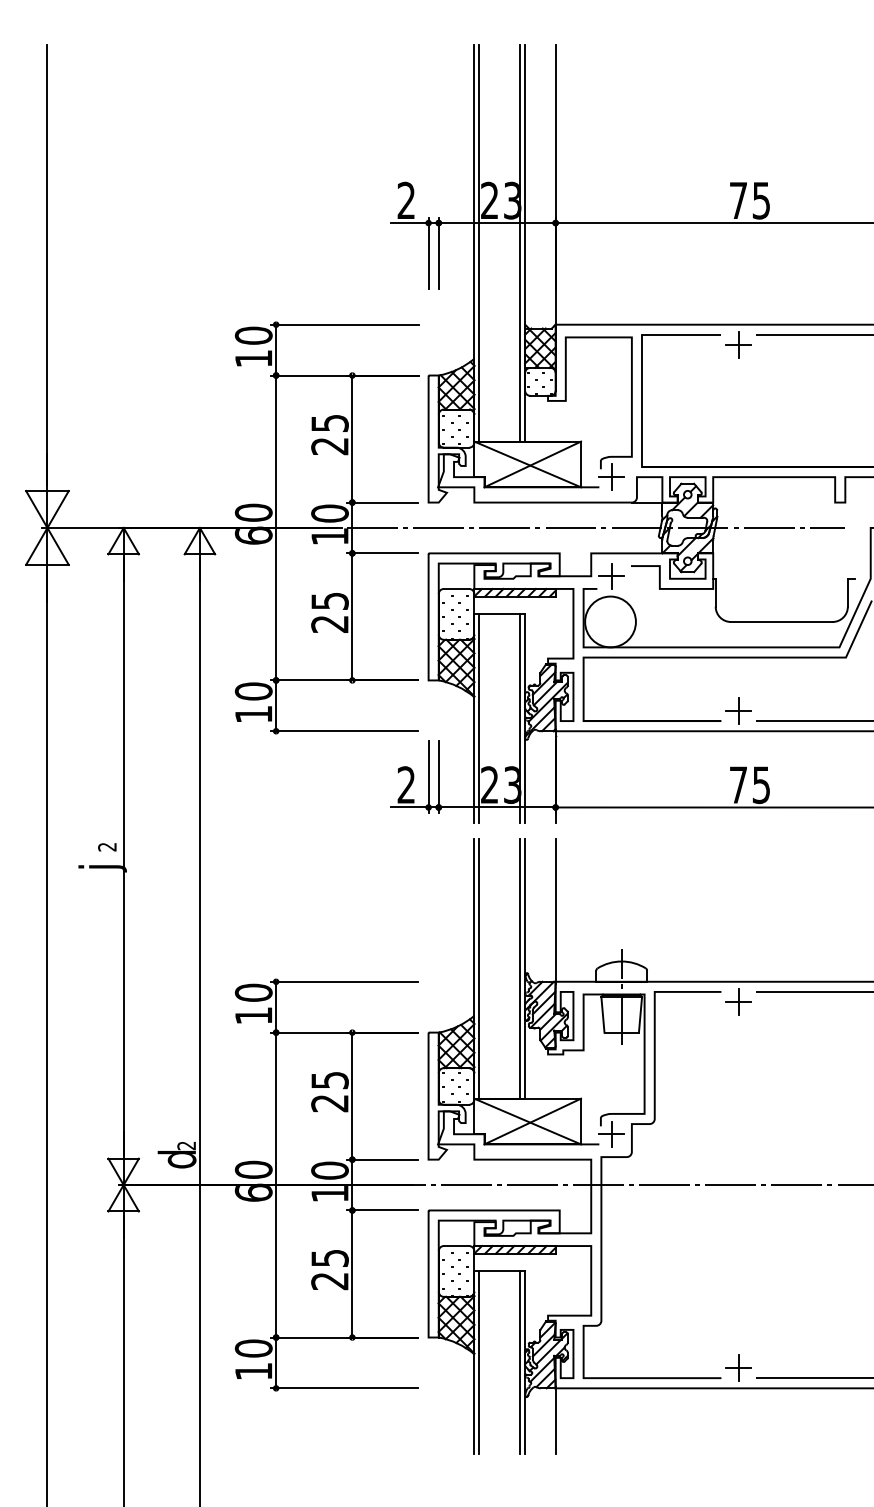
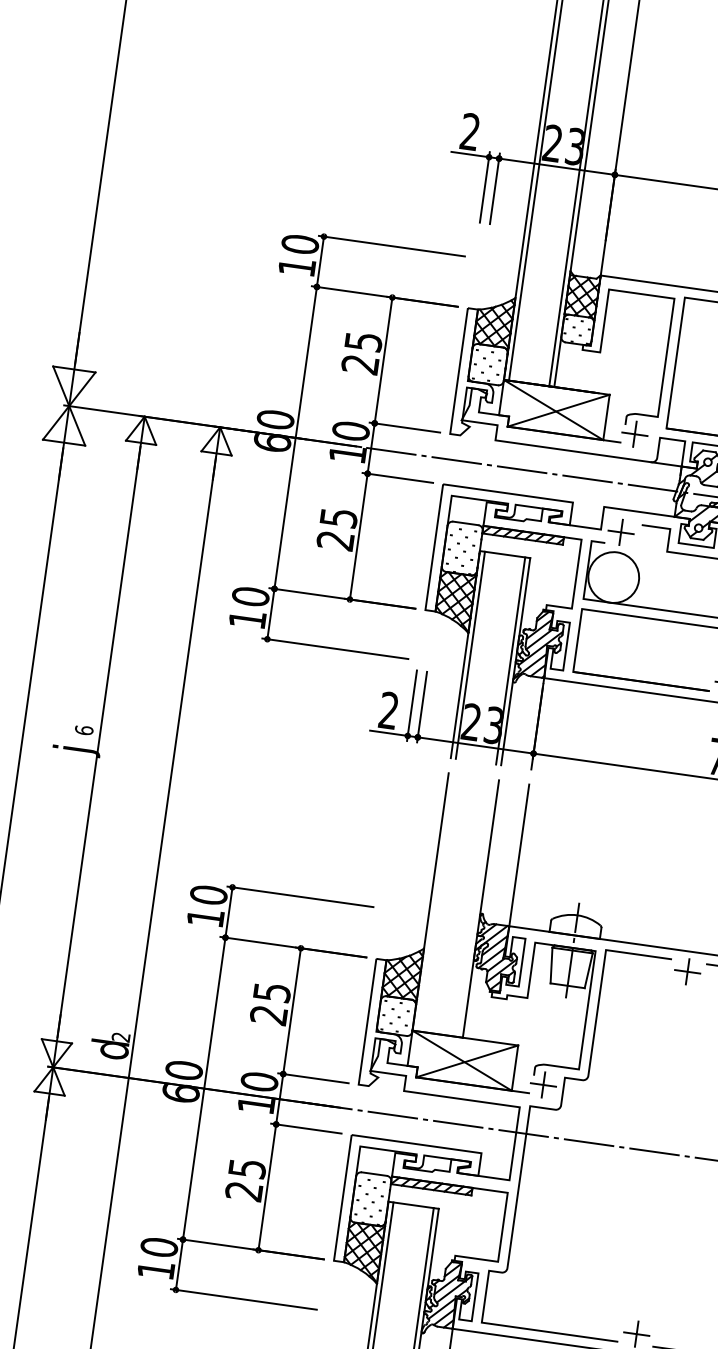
text: (107, 846) -> (84, 729), 2 -> 6
line: (479, 968) -> (435, 902), removed
line: (520, 968) -> (476, 908), removed

